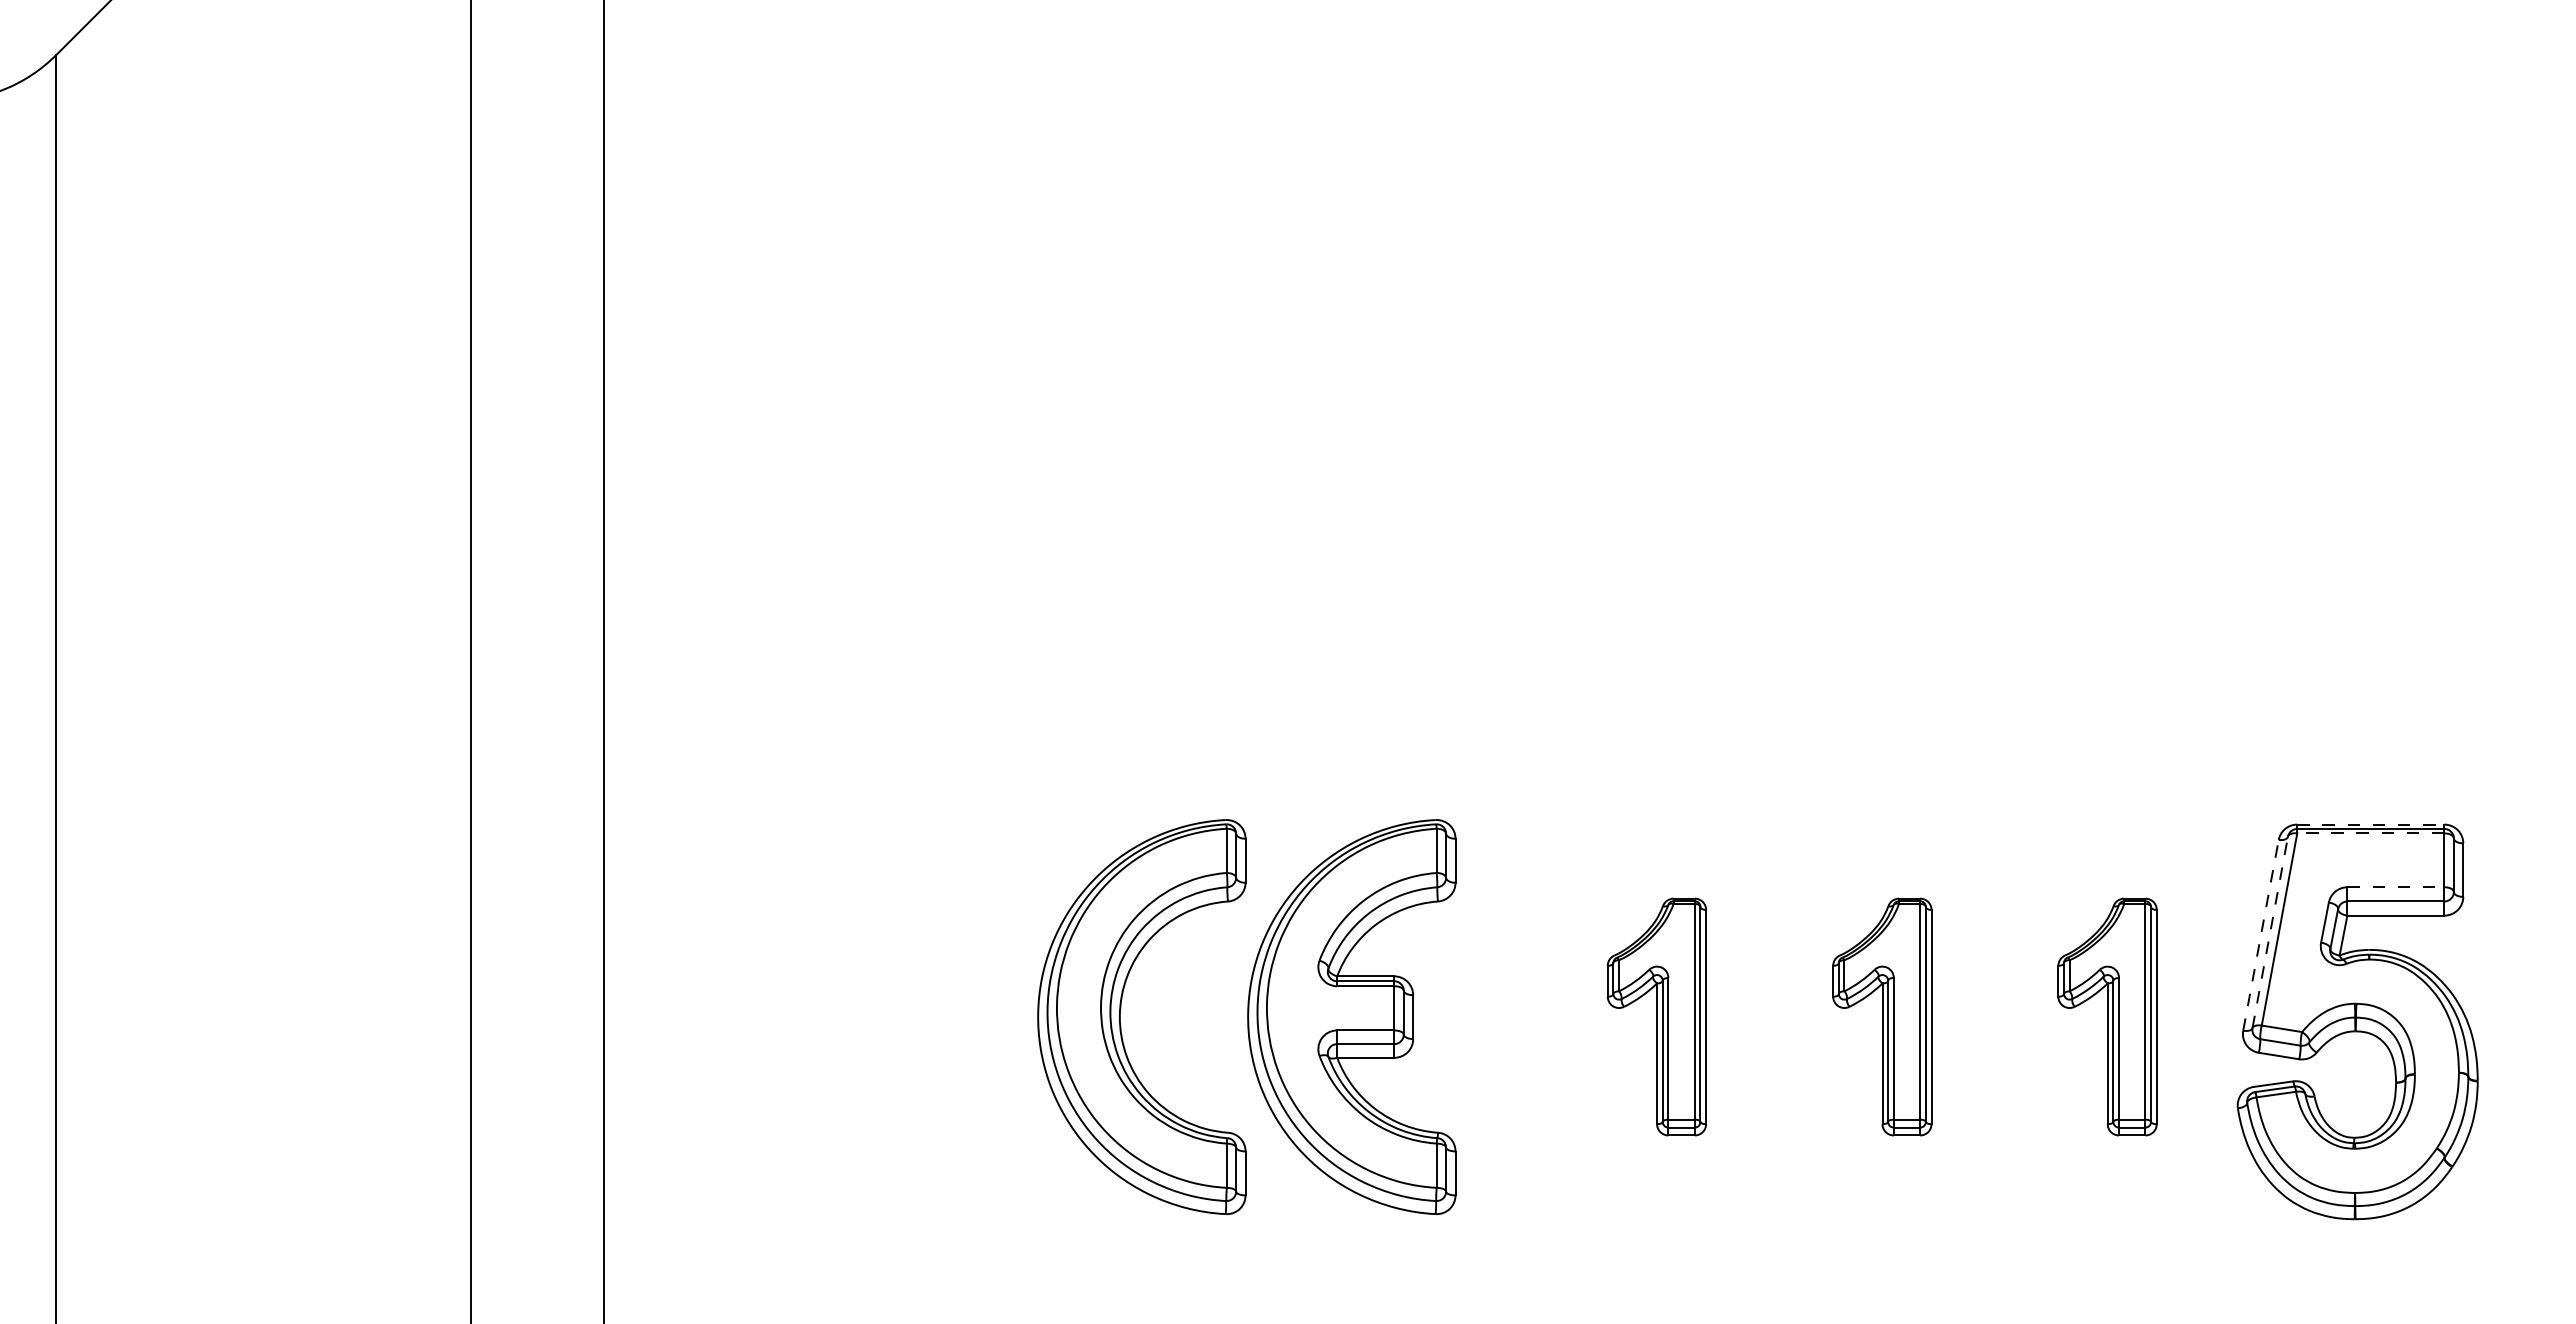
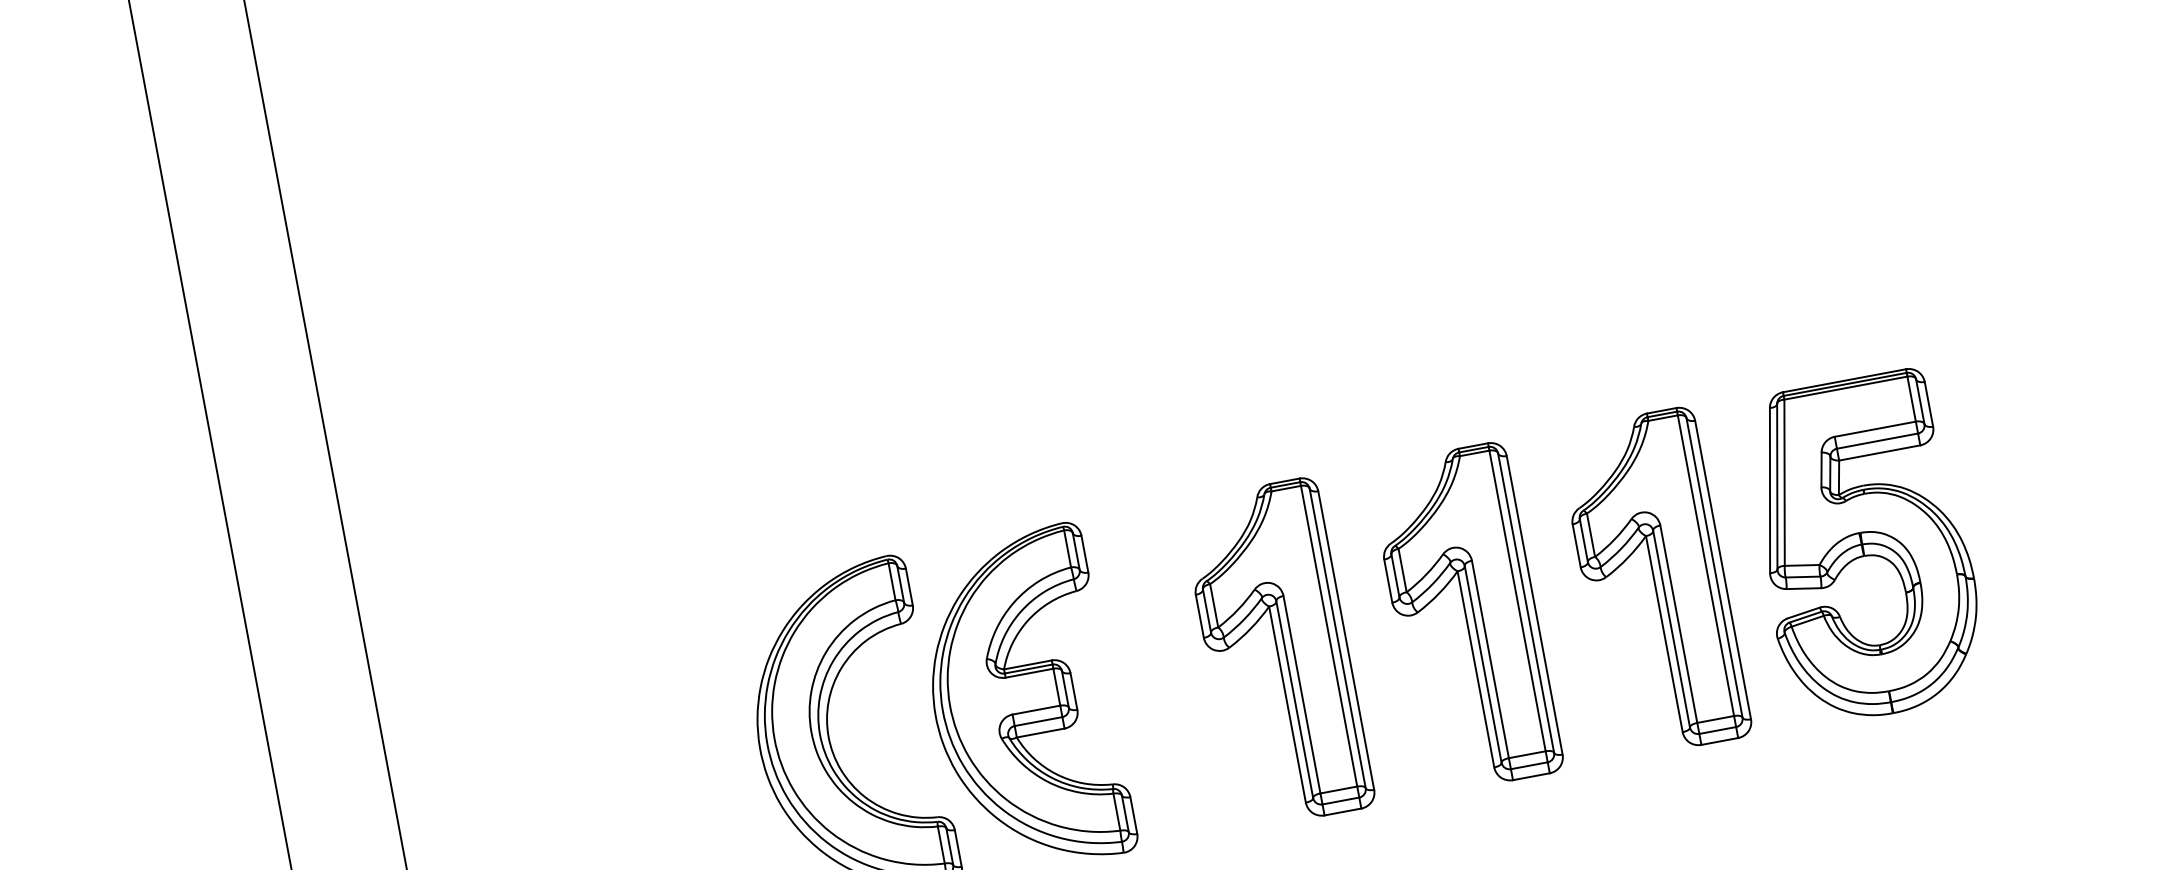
line: (2370, 824) -> (1844, 380), dashed -> solid
line: (2370, 833) -> (1845, 388), dashed -> solid
line: (2395, 887) -> (1874, 429), dashed -> solid
line: (2270, 931) -> (1777, 485), dashed -> solid
line: (2261, 934) -> (1770, 489), dashed -> solid
part: (1656, 1016) -> (1277, 652), size x1.67
part: (1882, 1016) -> (1466, 617), size x1.67
part: (2107, 1016) -> (1654, 582), size x1.67

